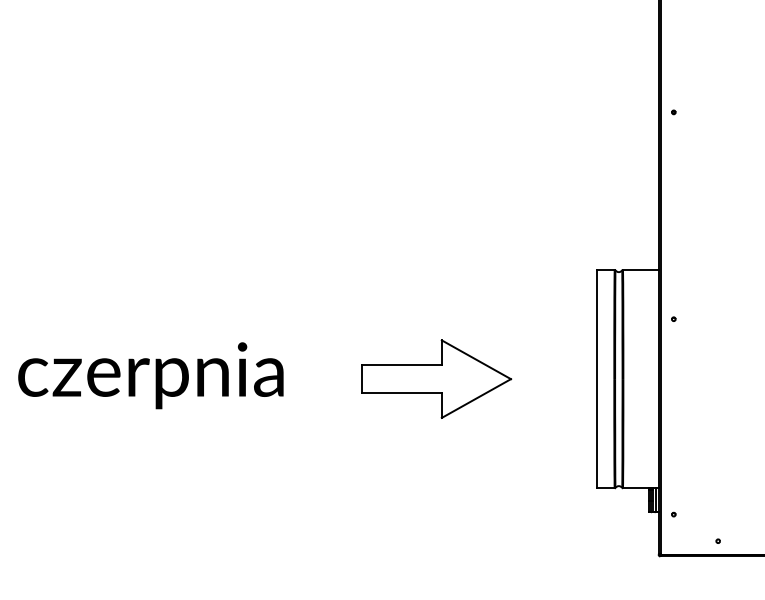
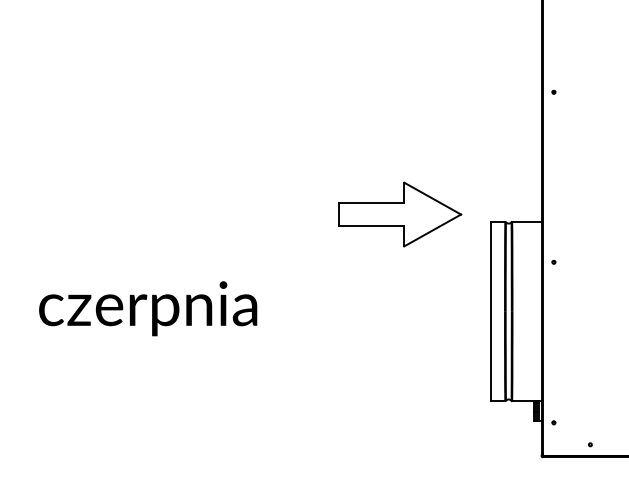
text: (151, 375) -> (148, 308), moved
part: (437, 379) -> (400, 214), moved

